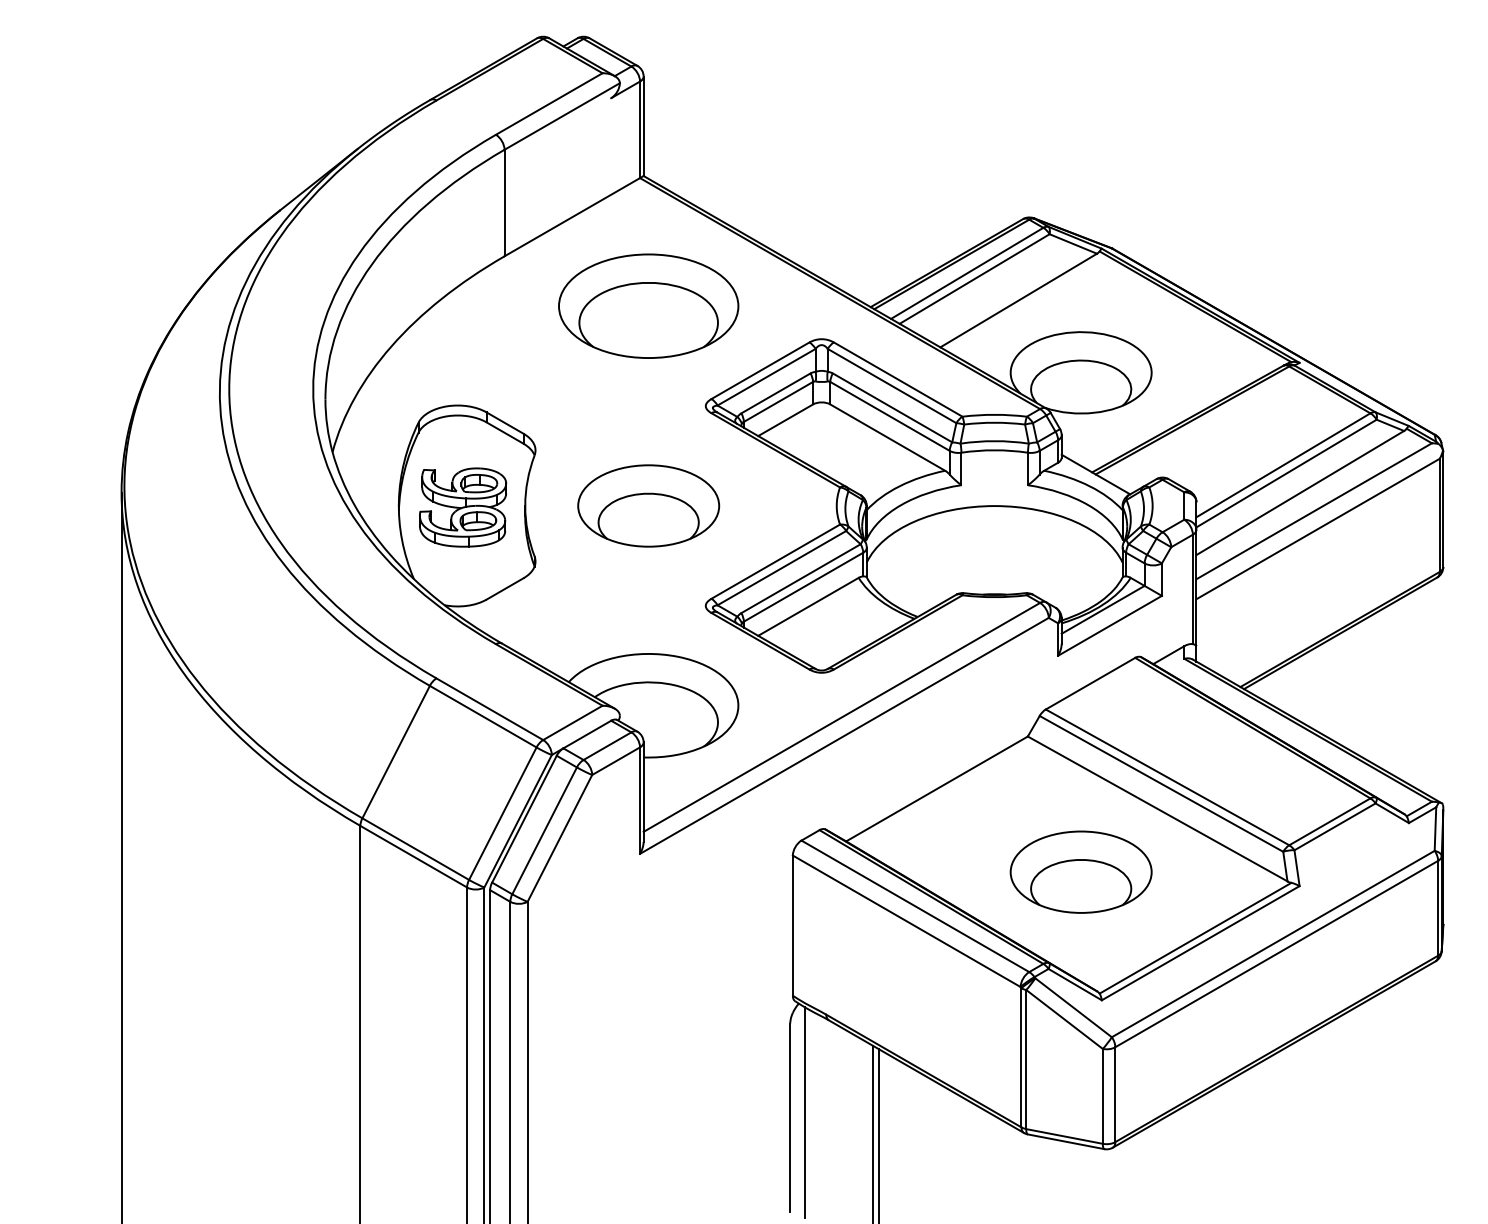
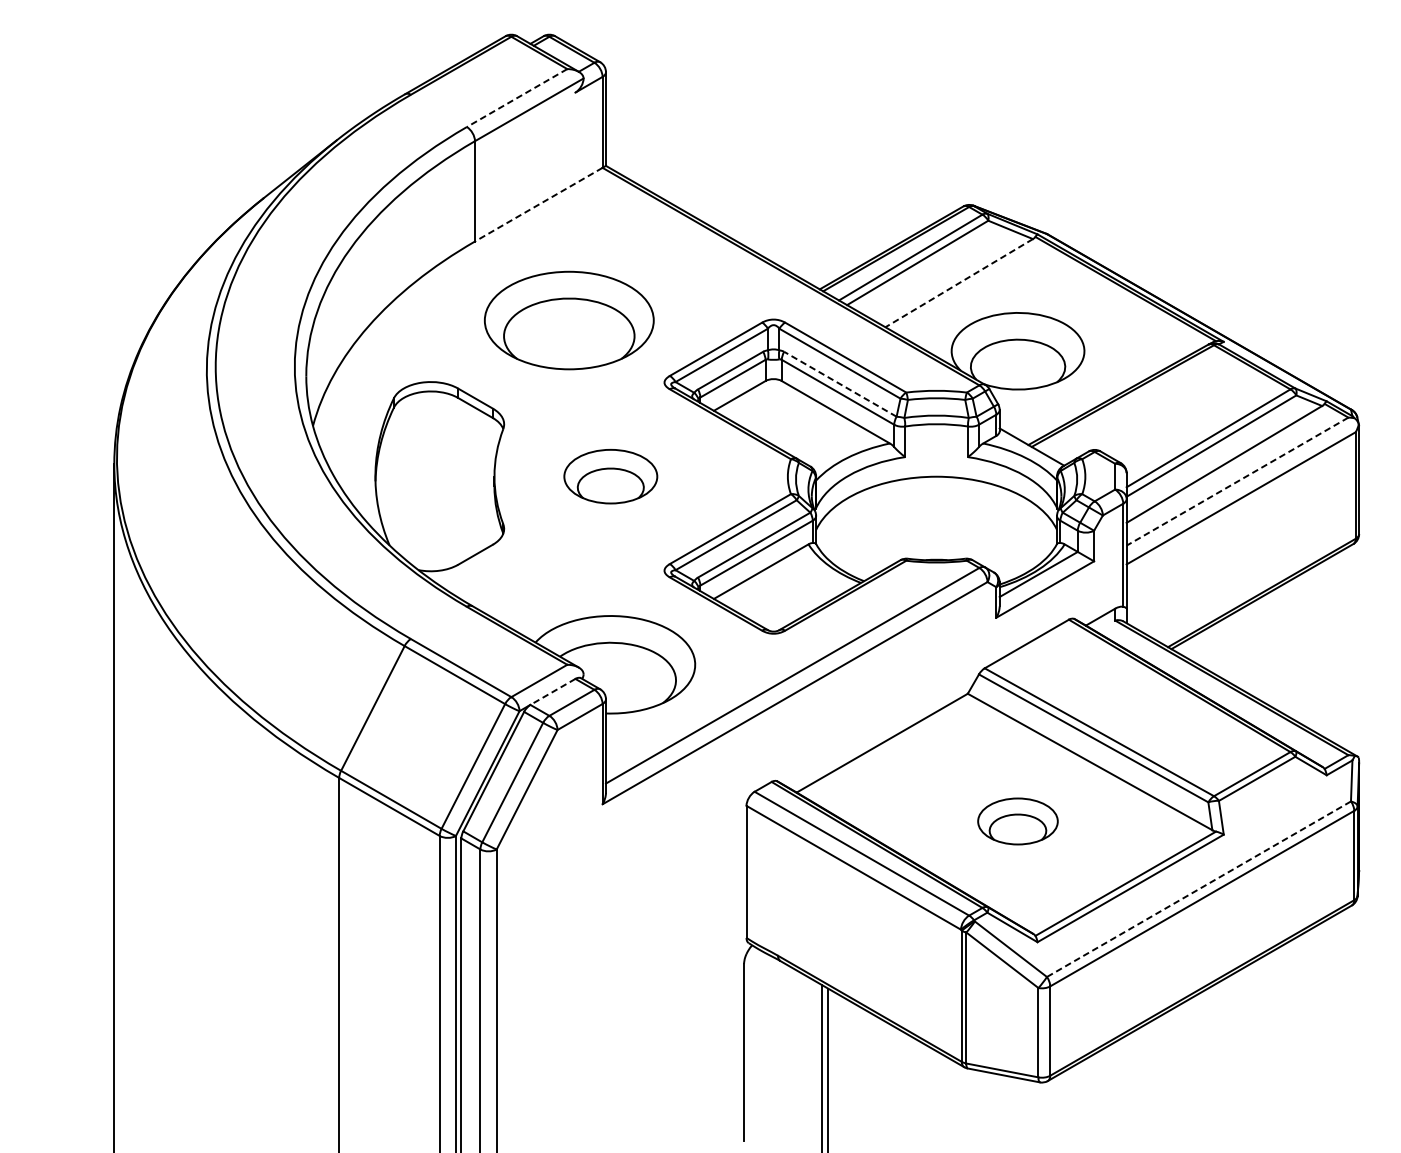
line: (549, 104) -> (517, 98), solid -> dashed
line: (571, 217) -> (538, 204), solid -> dashed
line: (1018, 300) -> (959, 283), solid -> dashed
part: (648, 305) -> (569, 319), moved
line: (892, 407) -> (840, 383), solid -> dashed
part: (648, 505) -> (610, 476), size x0.7
part: (463, 507) -> (436, 478), removed
line: (1314, 511) -> (1237, 481), solid -> dashed
line: (587, 734) -> (553, 691), solid -> dashed
part: (1080, 871) -> (1017, 820), size x0.6
line: (1272, 944) -> (1198, 889), solid -> dashed
line: (804, 1112) -> (757, 1047), removed

